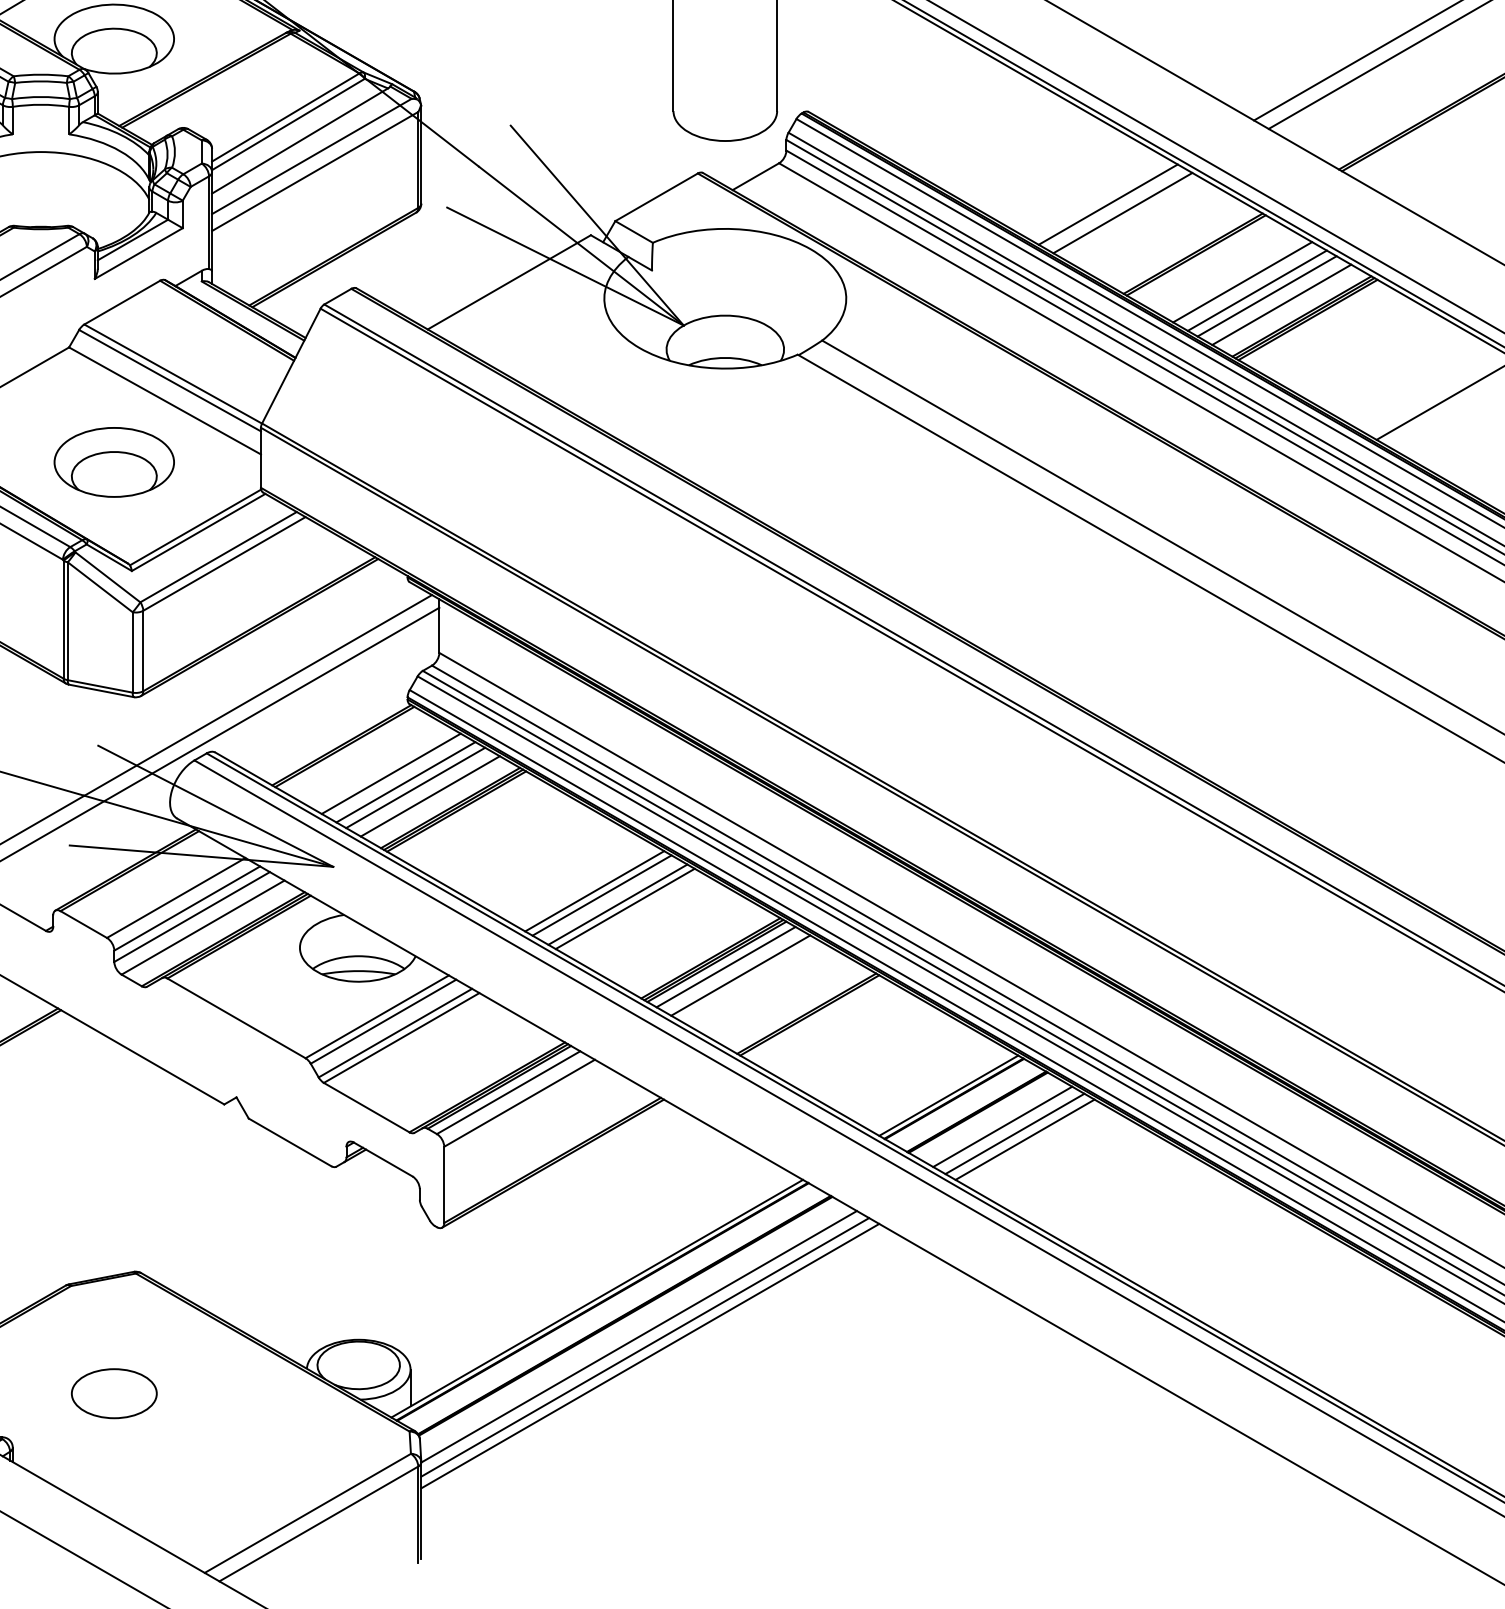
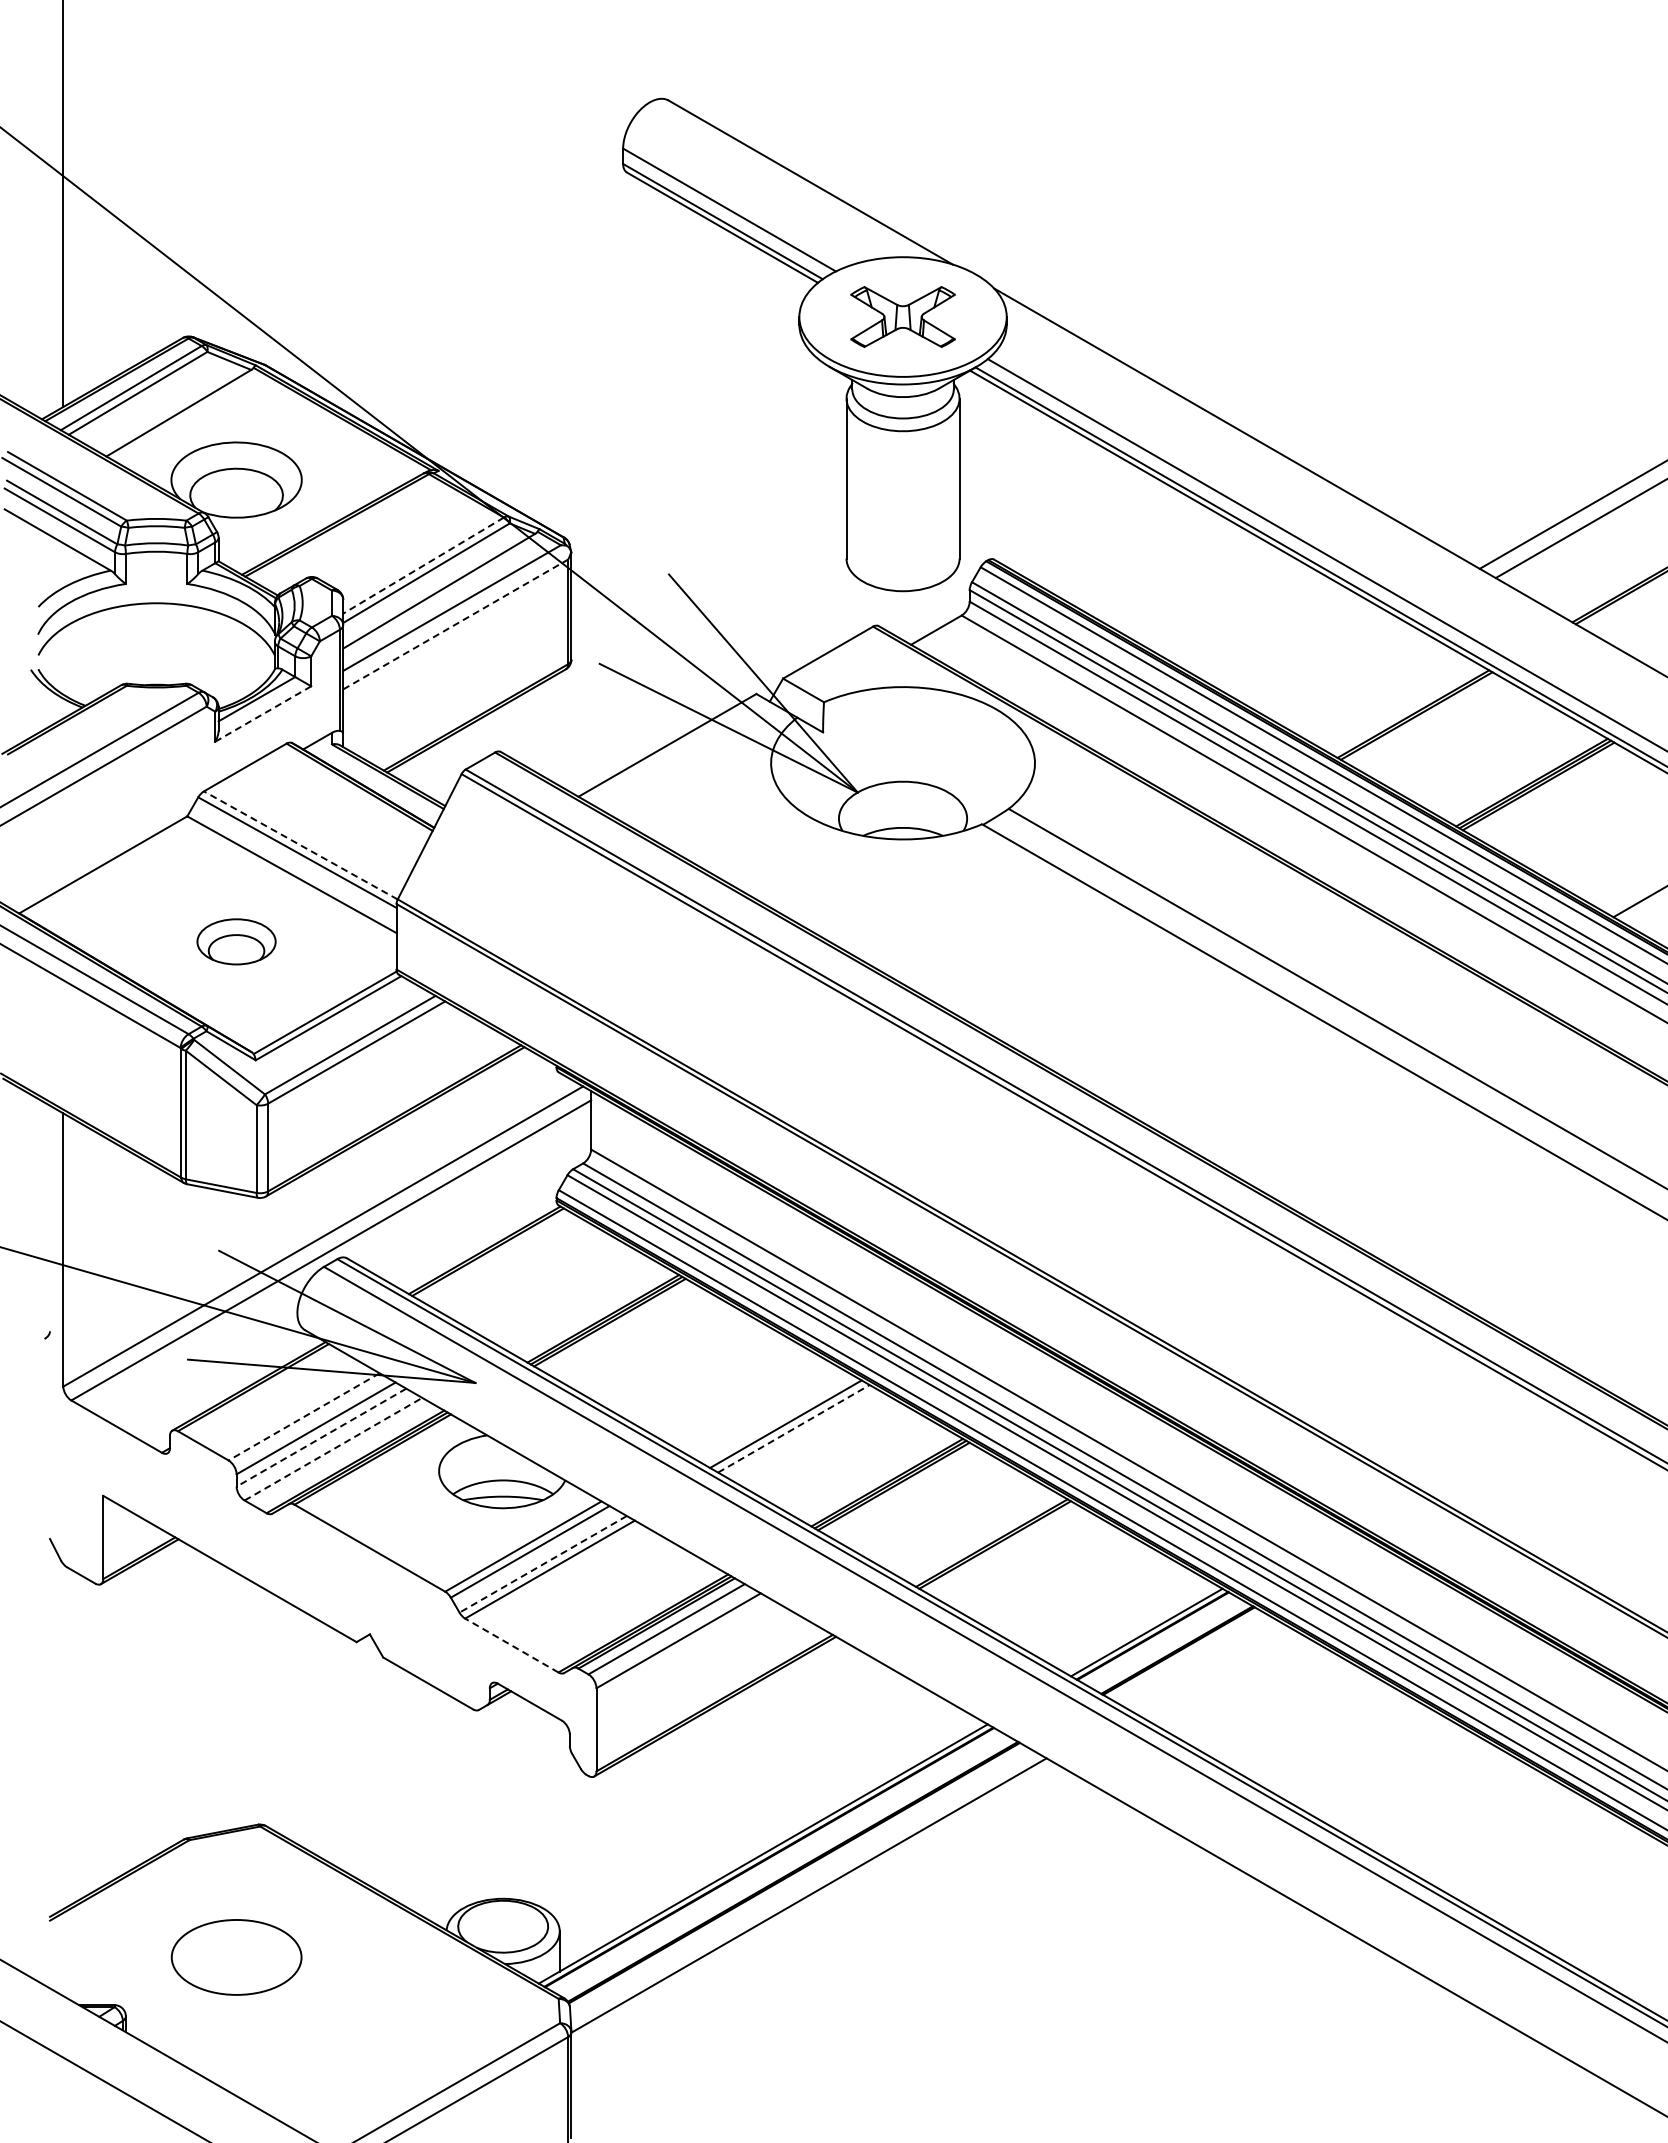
line: (285, 117) -> (423, 565), solid -> dashed
line: (315, 171) -> (455, 624), solid -> dashed
line: (1108, 204) -> (1320, 660), removed
line: (1122, 212) -> (1336, 669), removed
line: (138, 253) -> (263, 713), solid -> dashed
line: (1242, 282) -> (1467, 745), removed
line: (1257, 290) -> (1483, 754), removed
line: (1266, 296) -> (1493, 760), removed
line: (1281, 304) -> (1509, 769), removed
line: (172, 374) -> (300, 845), solid -> dashed
part: (114, 462) -> (236, 941), size x0.6
line: (391, 773) -> (538, 1281), removed
line: (405, 782) -> (554, 1290), removed
line: (415, 787) -> (565, 1296), removed
line: (430, 795) -> (581, 1305), removed
line: (594, 891) -> (760, 1409), removed
line: (601, 895) -> (768, 1414), removed
line: (175, 898) -> (303, 1417), solid -> dashed
line: (624, 908) -> (793, 1428), solid -> dashed
line: (192, 916) -> (321, 1437), solid -> dashed
line: (203, 927) -> (333, 1449), solid -> dashed
line: (725, 967) -> (903, 1492), removed
line: (740, 975) -> (919, 1501), removed
line: (395, 1033) -> (543, 1564), solid -> dashed
line: (366, 1107) -> (511, 1645), solid -> dashed
line: (1002, 1126) -> (1205, 1666), removed
line: (1014, 1134) -> (1218, 1674), removed
line: (1024, 1139) -> (1229, 1680), removed
line: (645, 1347) -> (815, 1907), removed
line: (650, 1356) -> (821, 1916), removed
part: (114, 1393) -> (236, 1957), size x1.4

